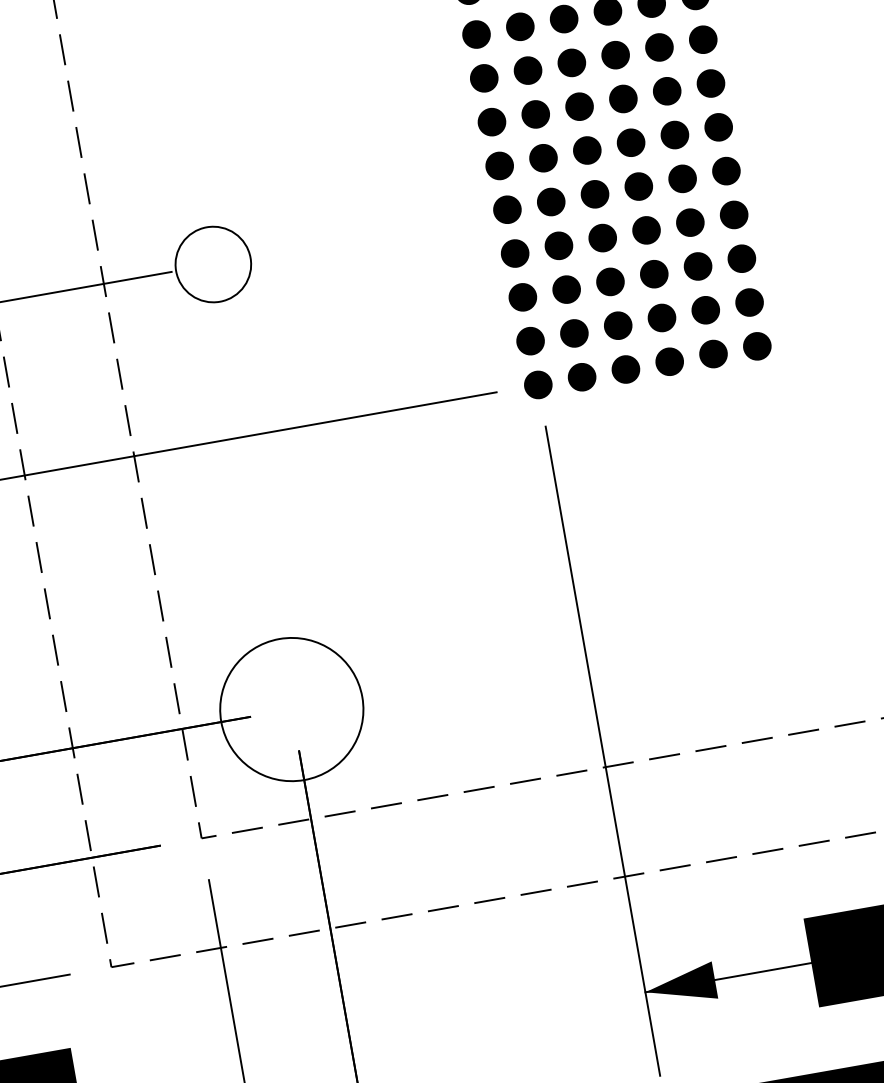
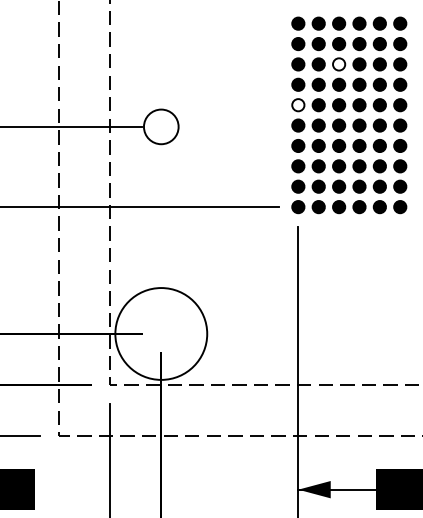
fill: (572, 62) -> (339, 64), removed
fill: (500, 166) -> (298, 105), removed
circle: (292, 708) -> (161, 333), size x1.4

